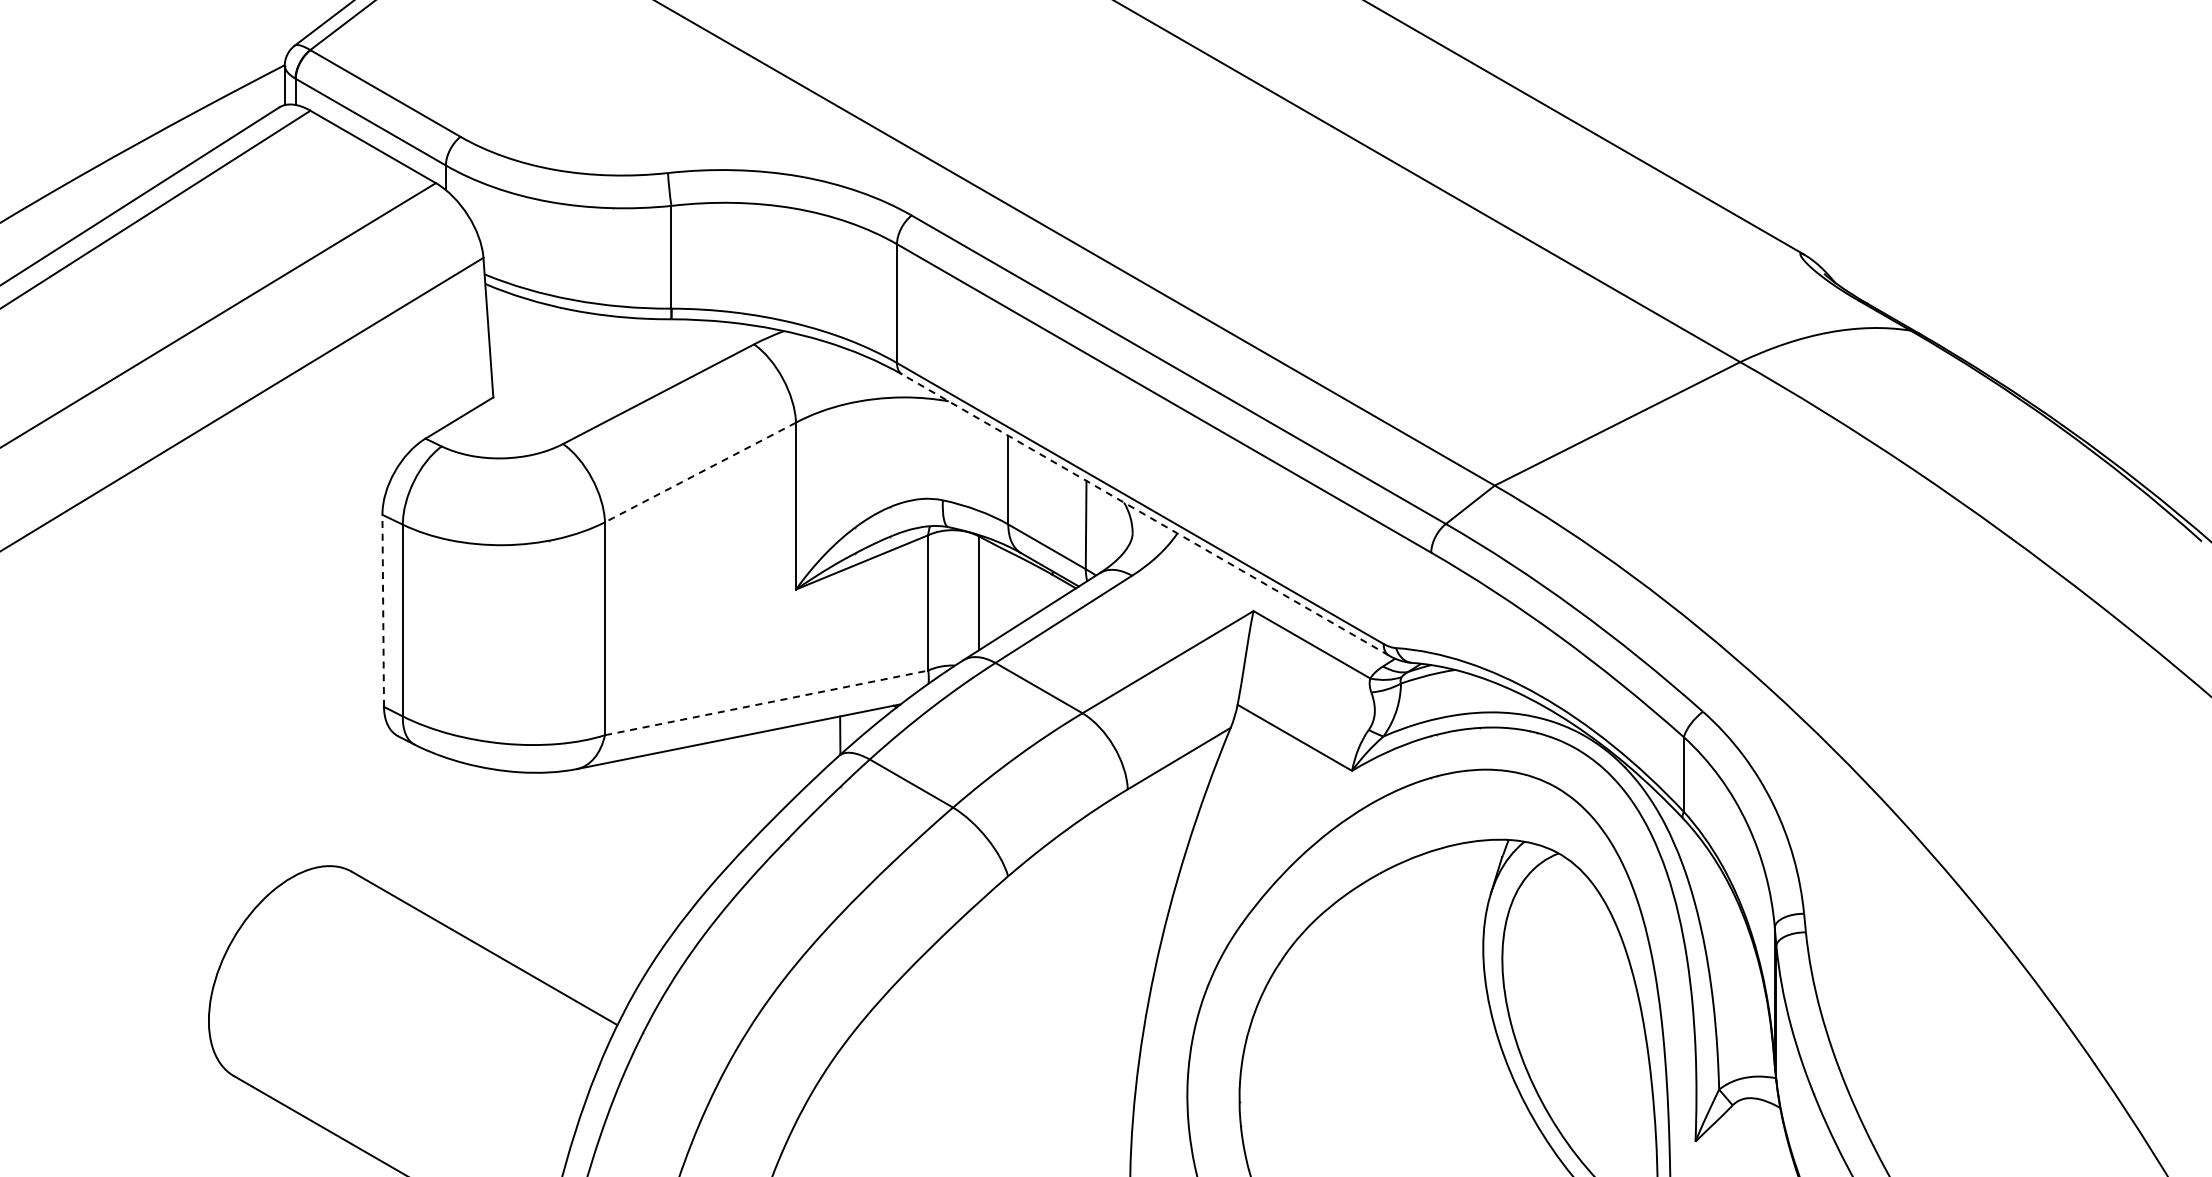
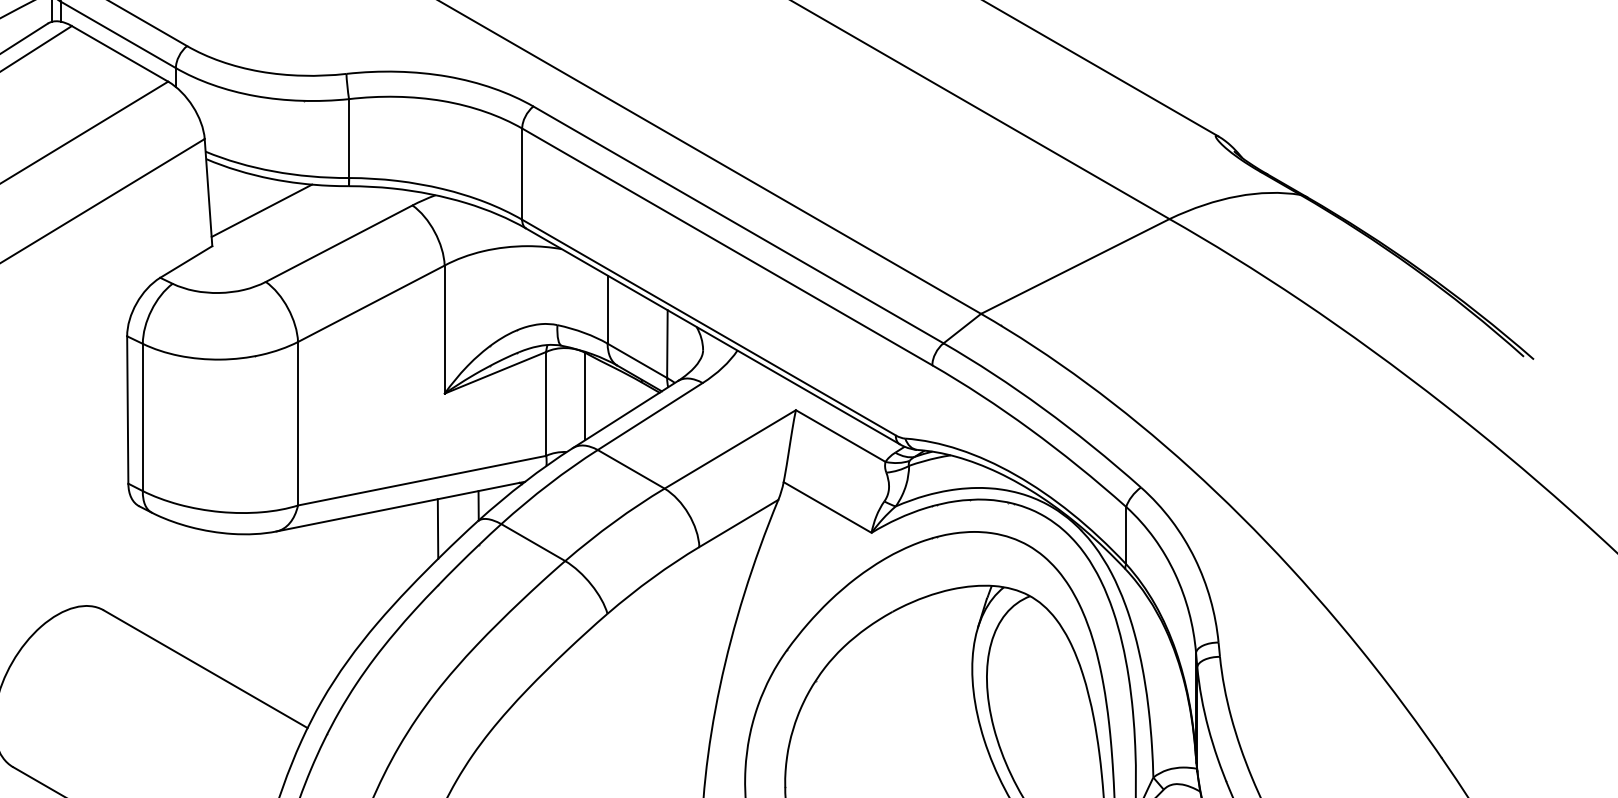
line: (557, 351) -> (261, 210), added
line: (700, 472) -> (371, 303), dashed -> solid
line: (1145, 514) -> (712, 336), dashed -> solid
line: (383, 610) -> (127, 409), dashed -> solid
line: (766, 702) -> (422, 480), dashed -> solid
line: (787, 765) -> (438, 528), added

